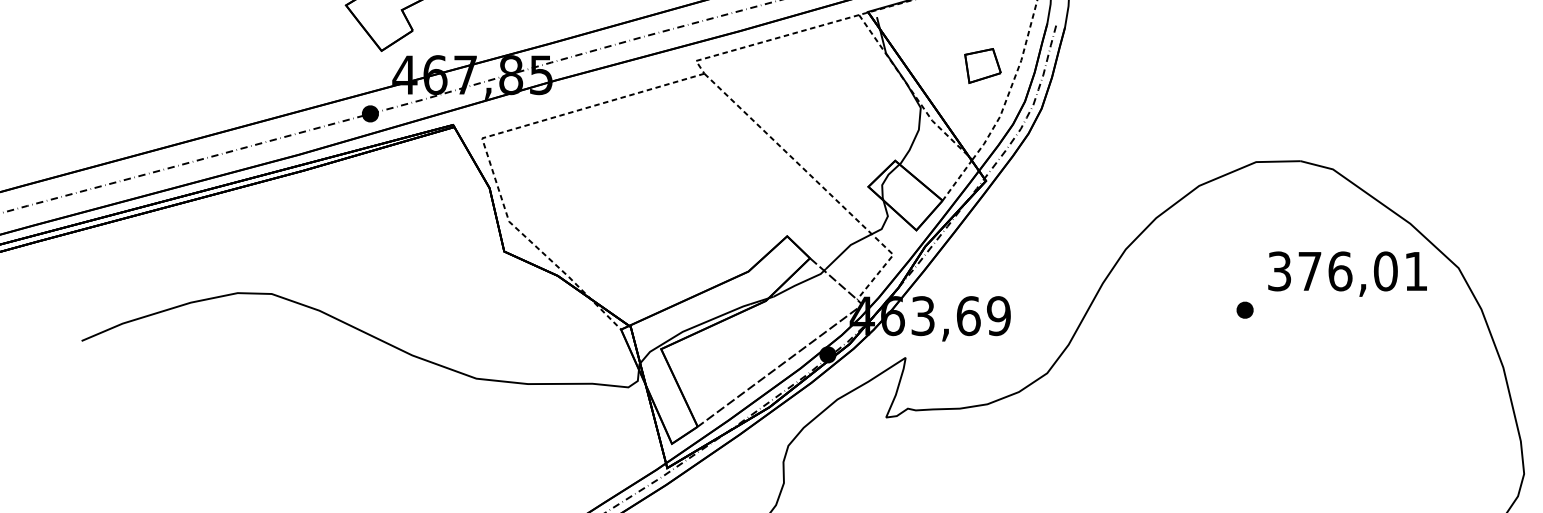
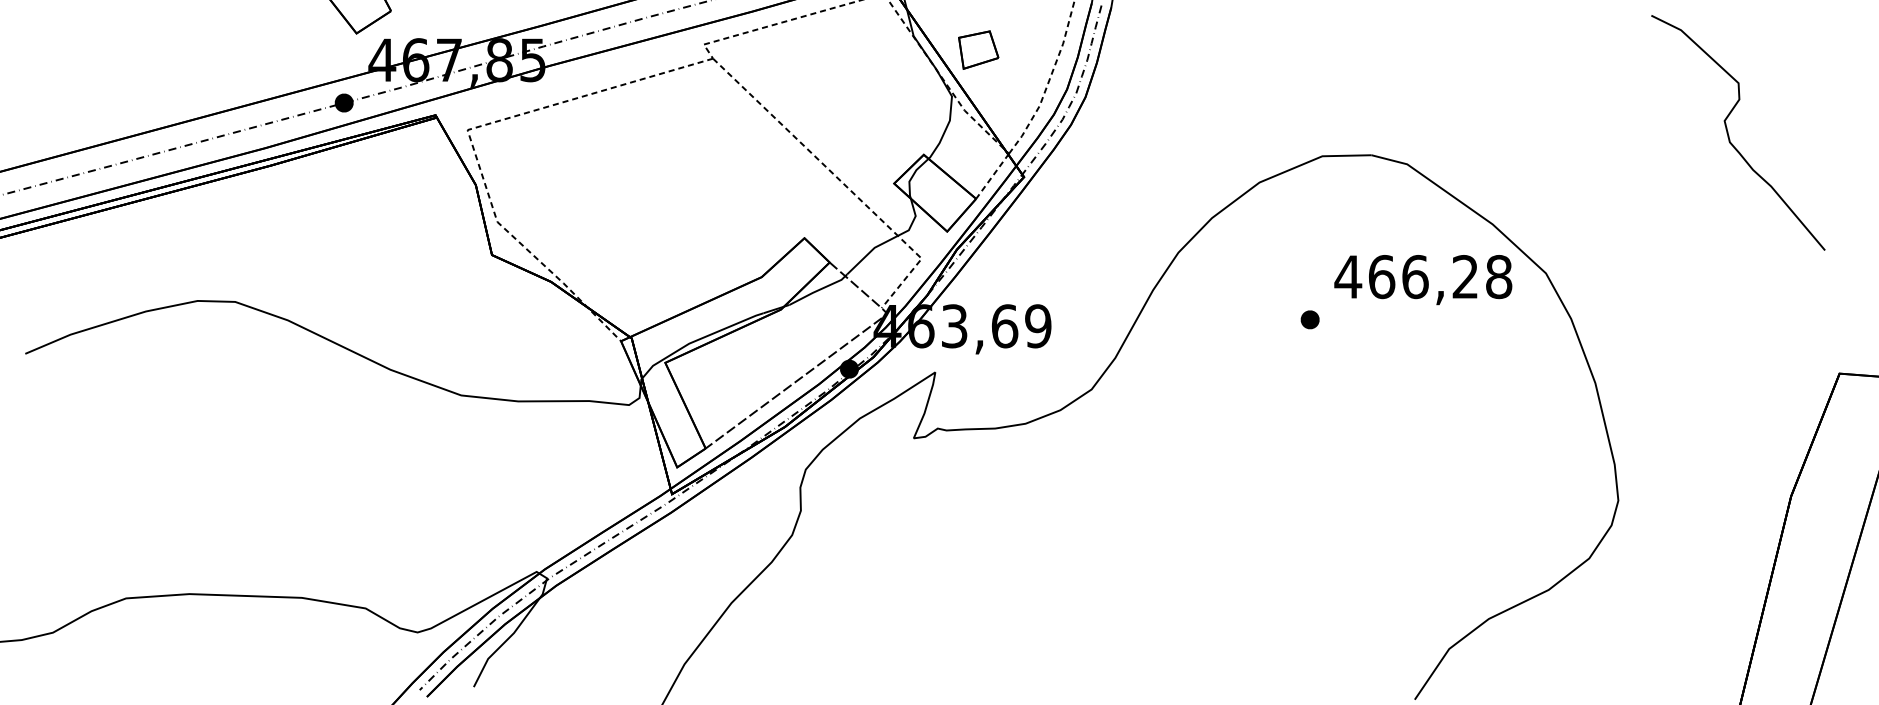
part: (982, 65) -> (978, 49), moved
text: (1347, 271) -> (1423, 277), 376,01 -> 466,28

